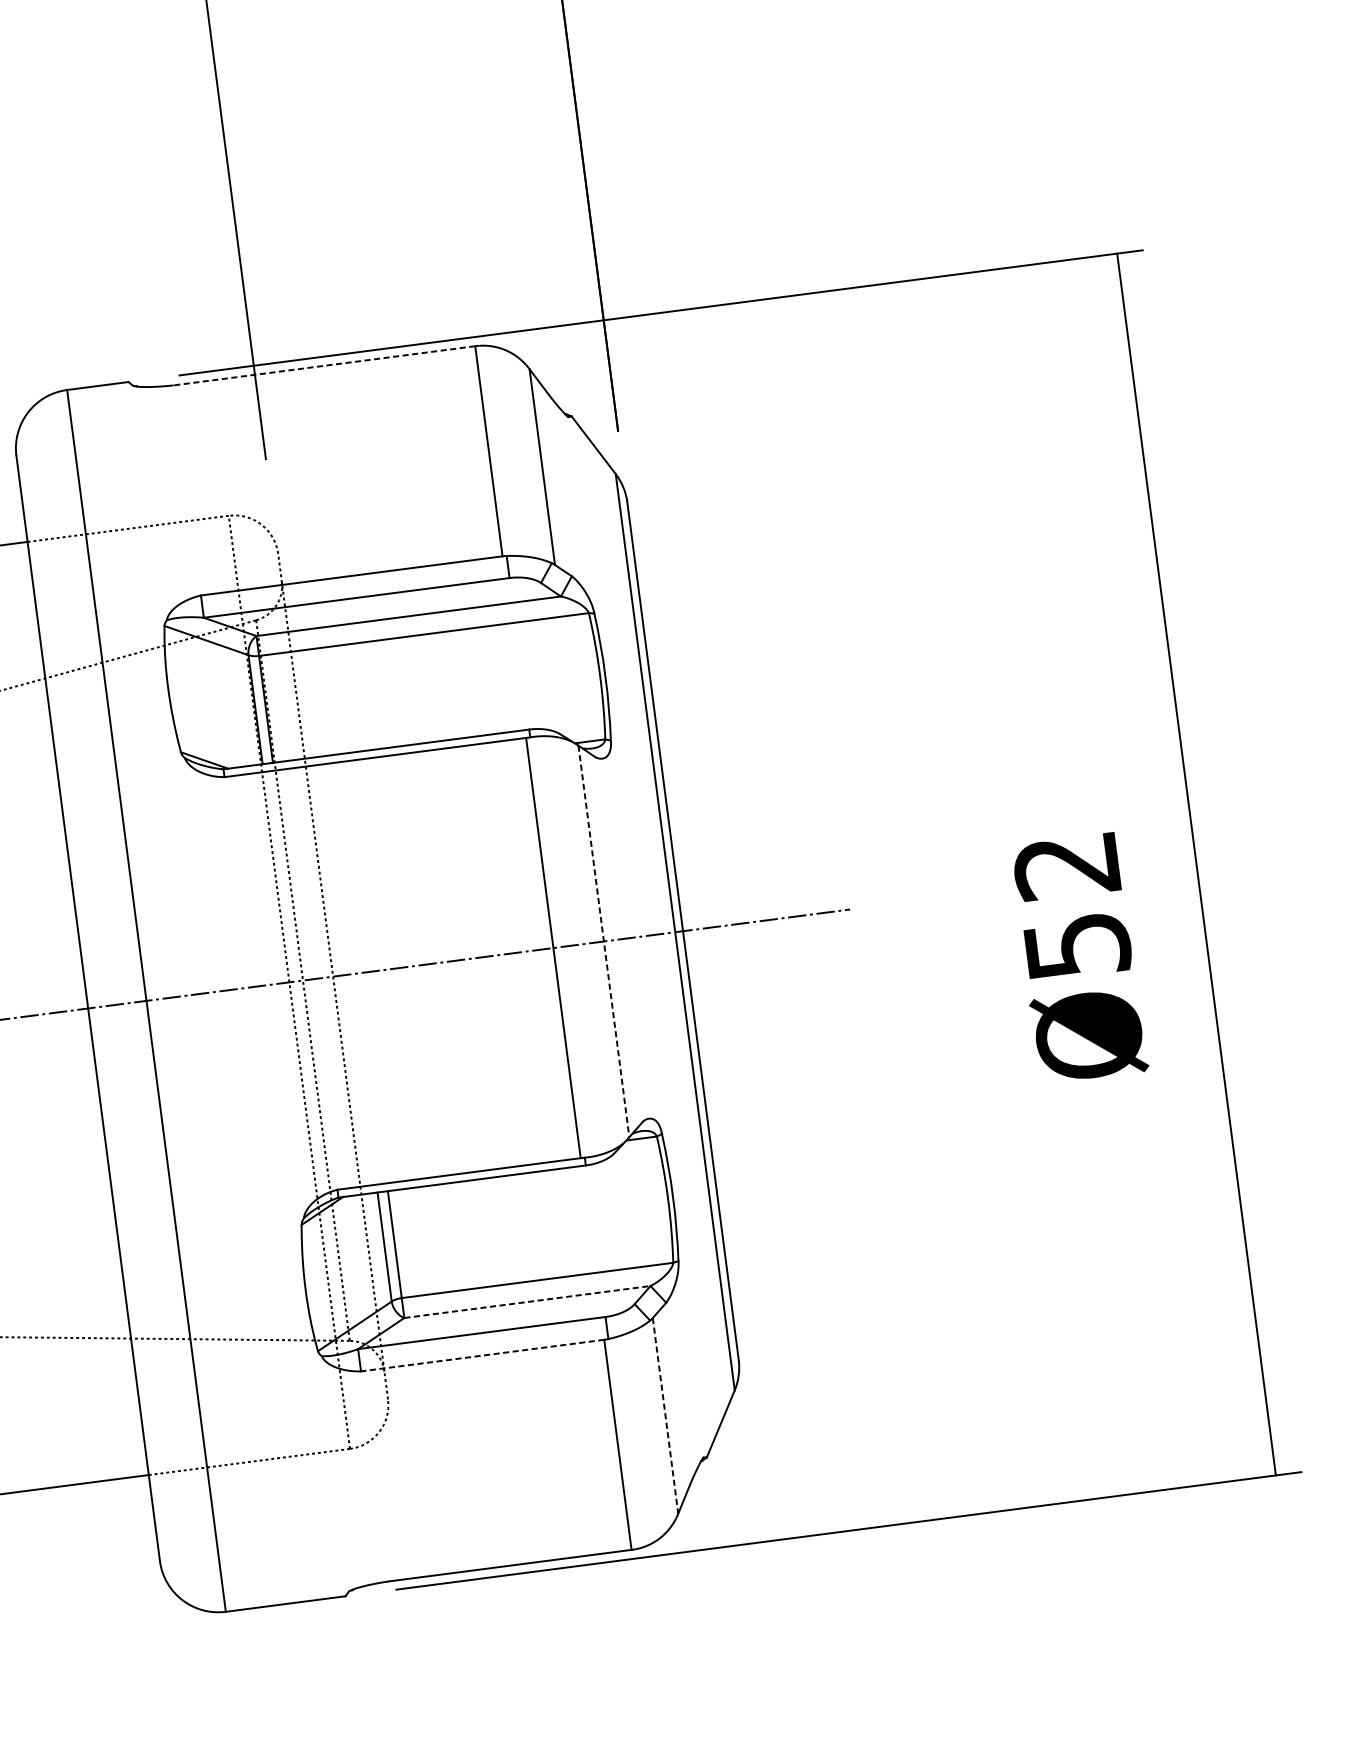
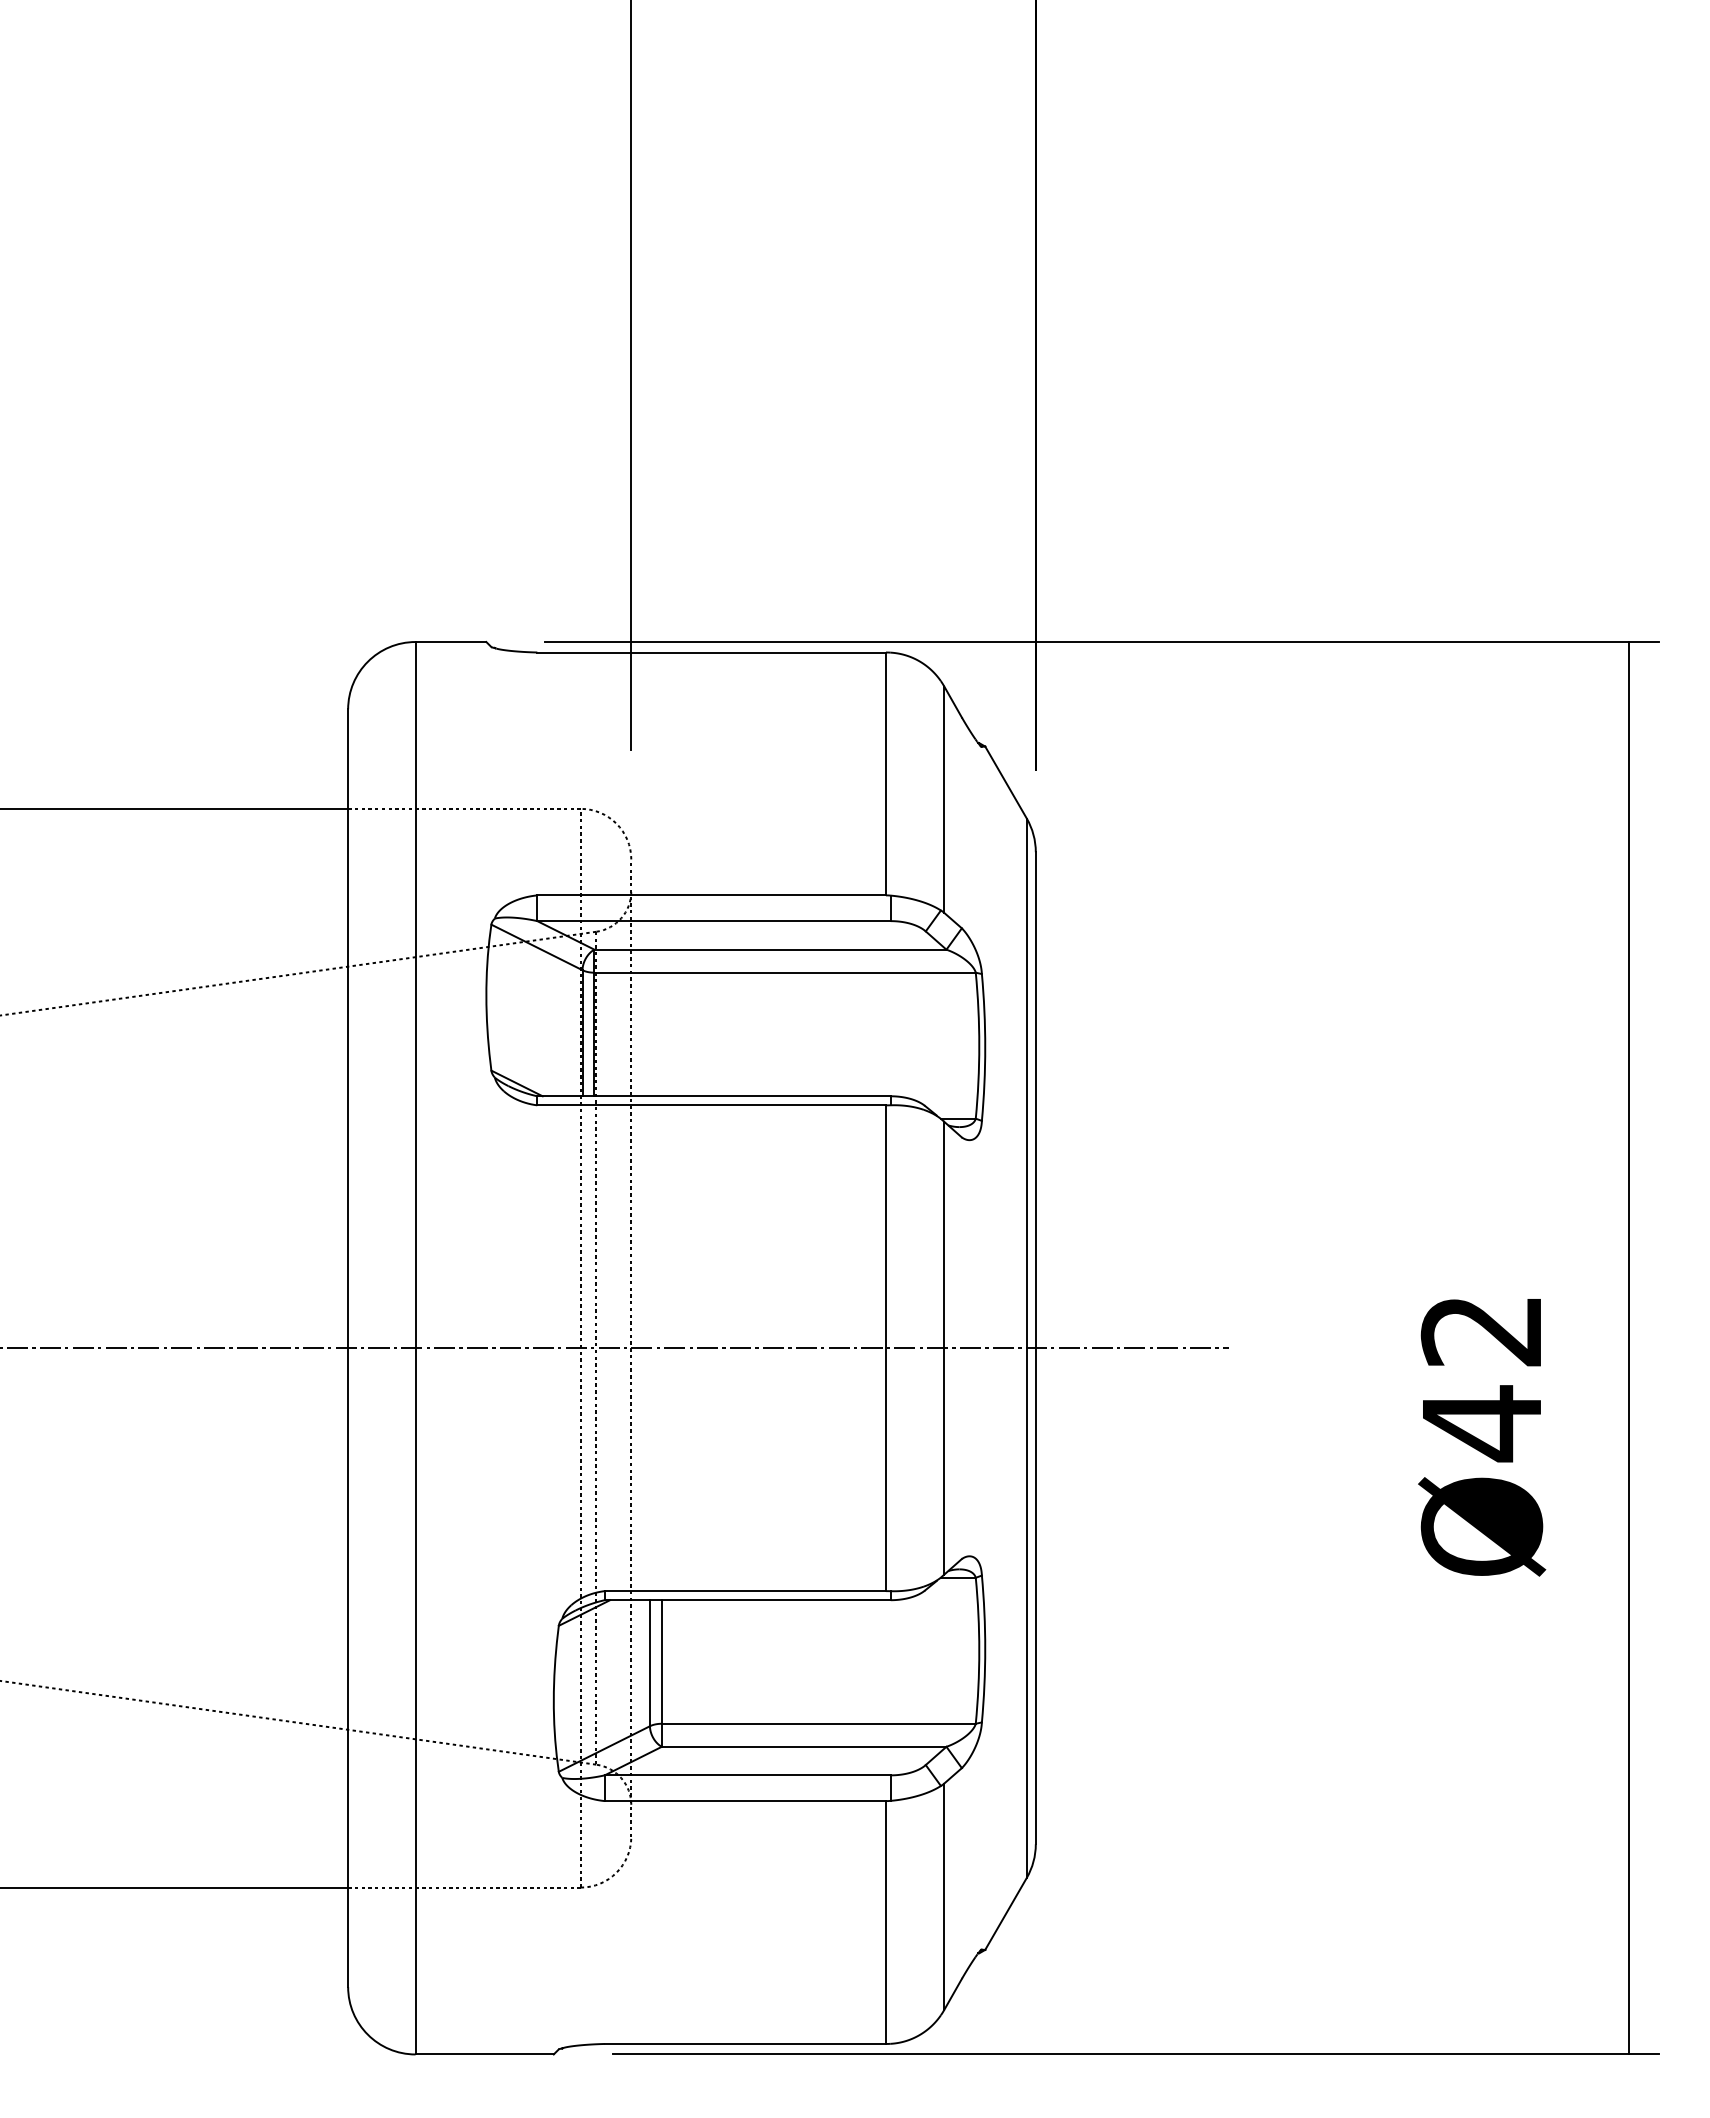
line: (324, 365) -> (711, 652), dashed -> solid
line: (604, 941) -> (944, 1348), dashed -> solid
text: (1078, 946) -> (1483, 1423), Ø52 -> Ø42
line: (527, 1301) -> (804, 1746), dashed -> solid
line: (482, 1355) -> (745, 1801), dashed -> solid
line: (665, 1416) -> (944, 1897), dashed -> solid

